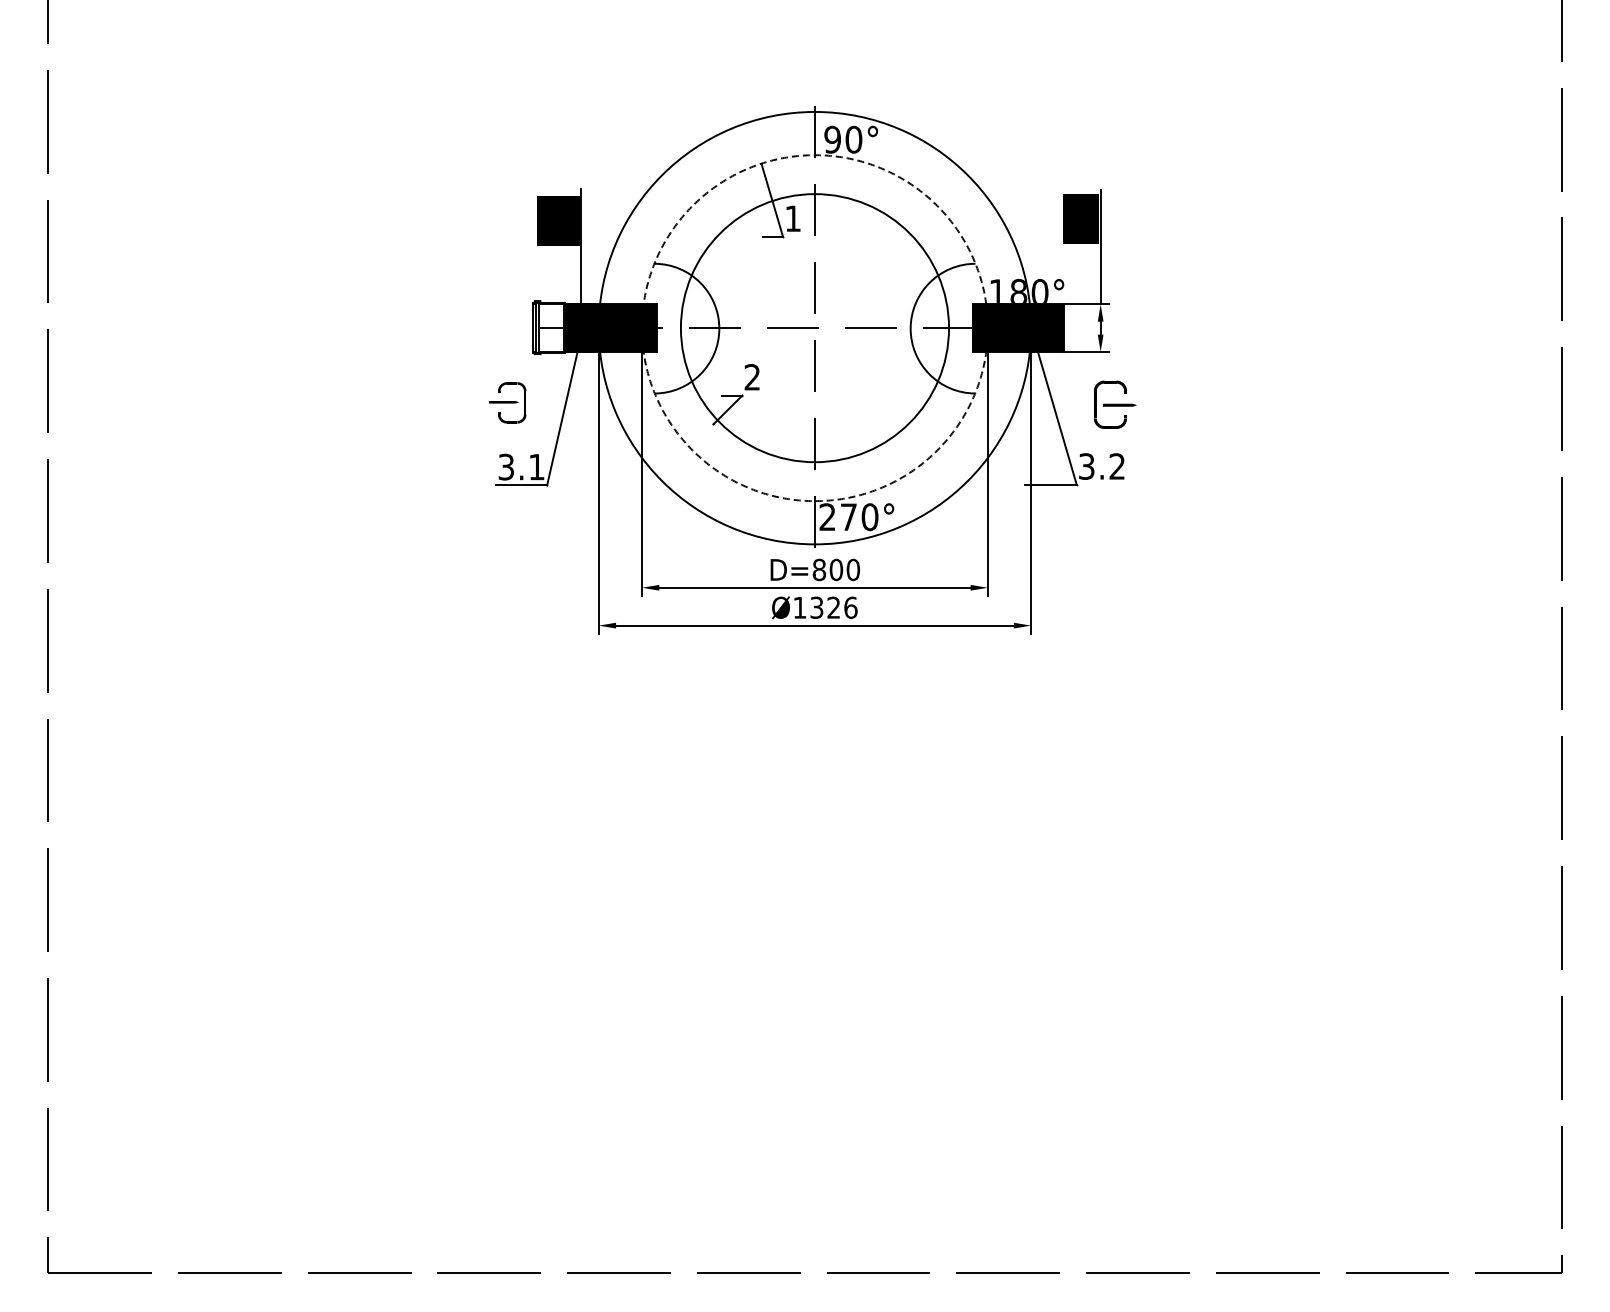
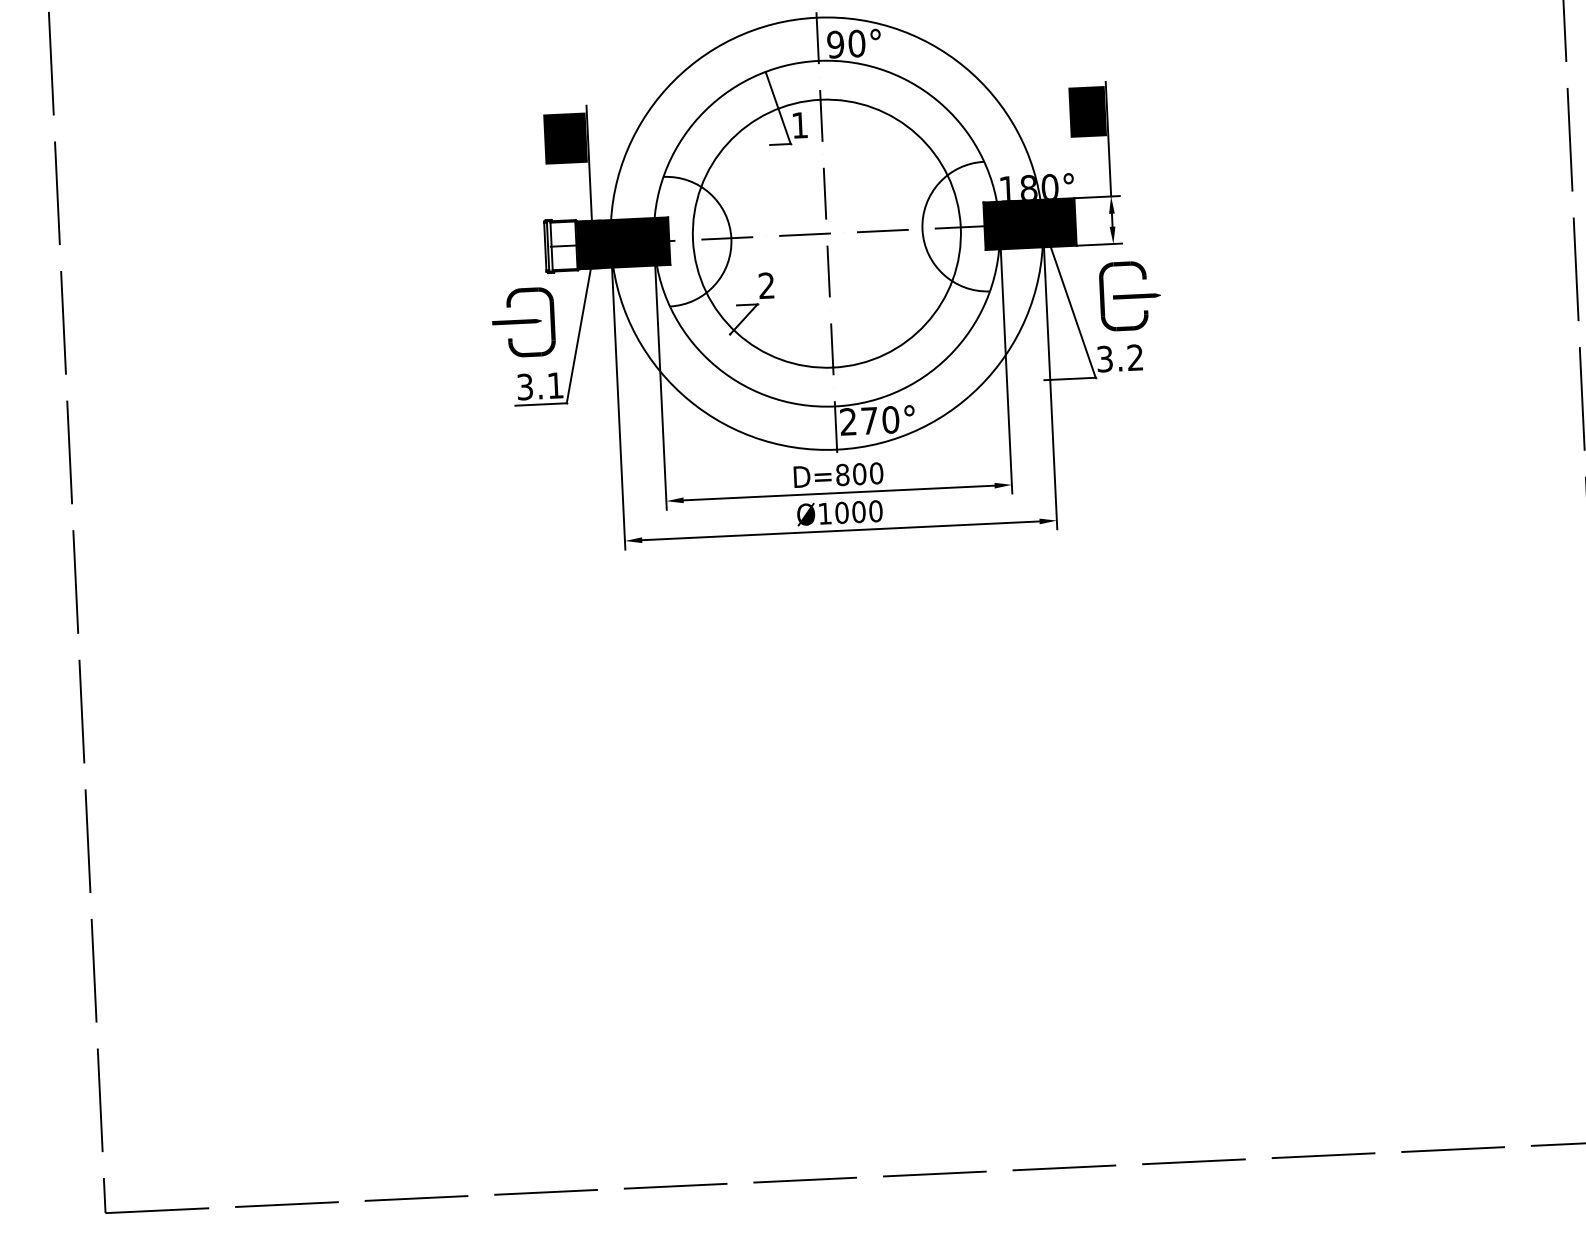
circle: (814, 328) -> (826, 234), dashed -> solid
part: (507, 402) -> (523, 322), size x1.67
part: (1114, 404) -> (1129, 295), size x1.43
text: (833, 607) -> (858, 511), Ø1326 -> Ø1000

